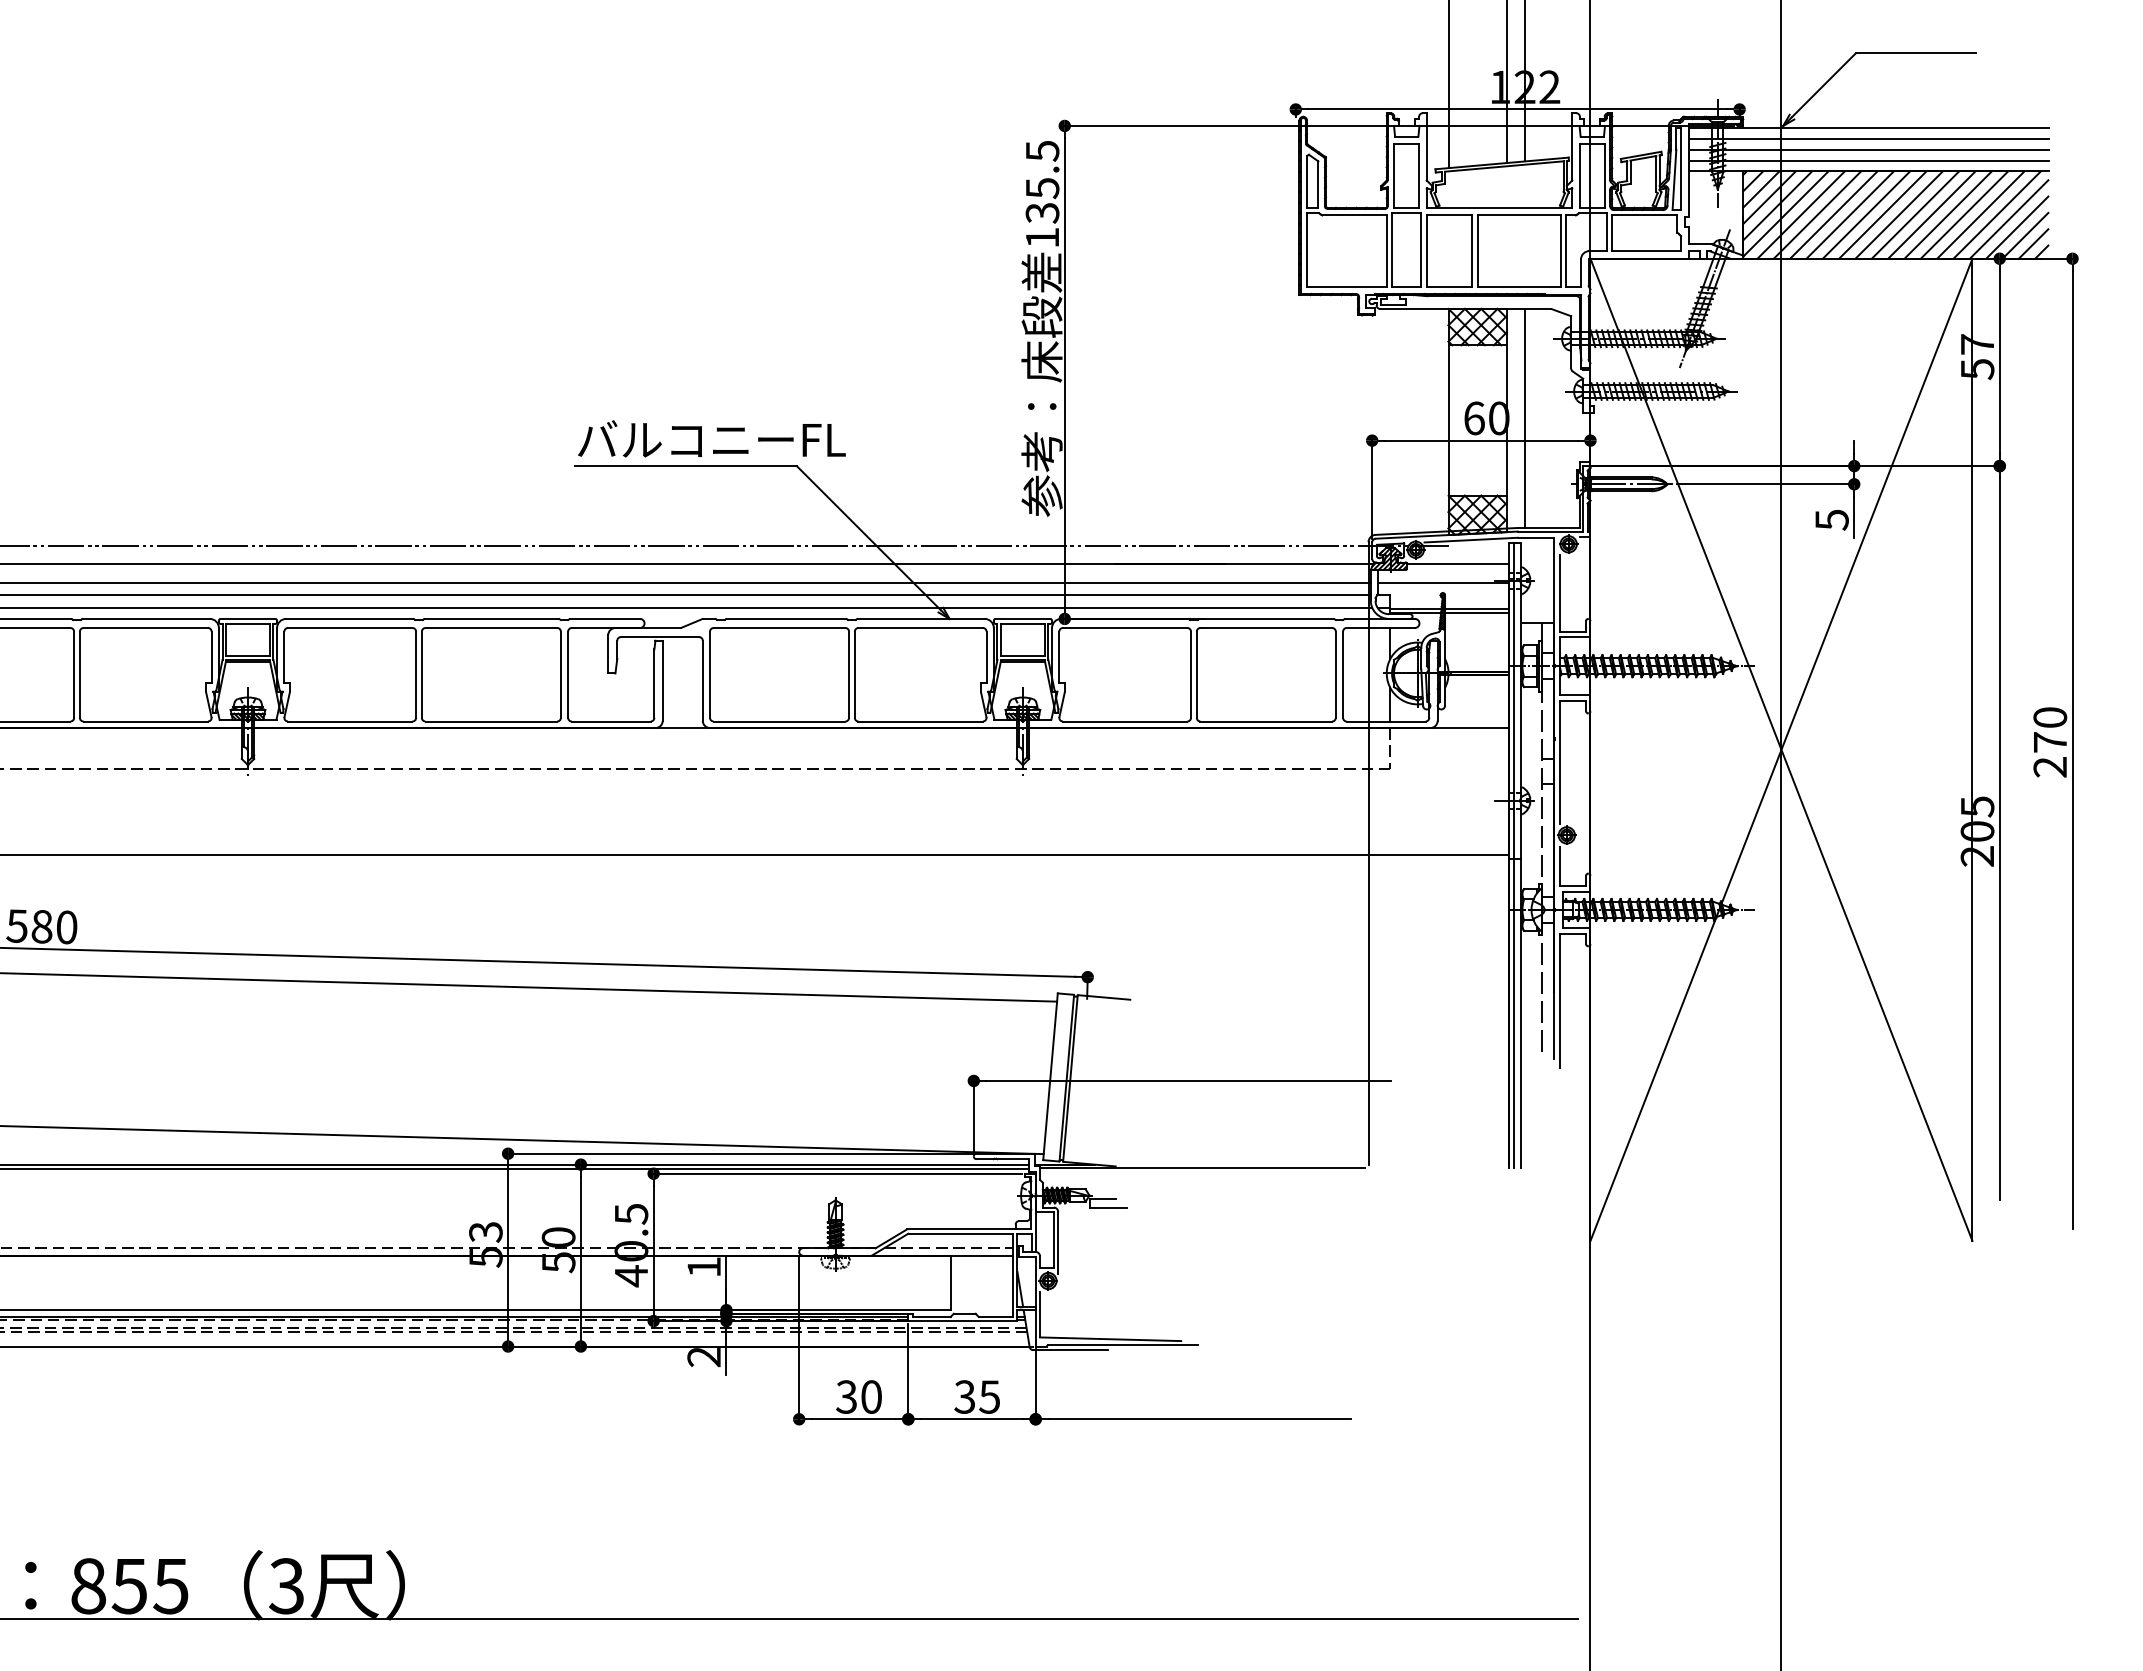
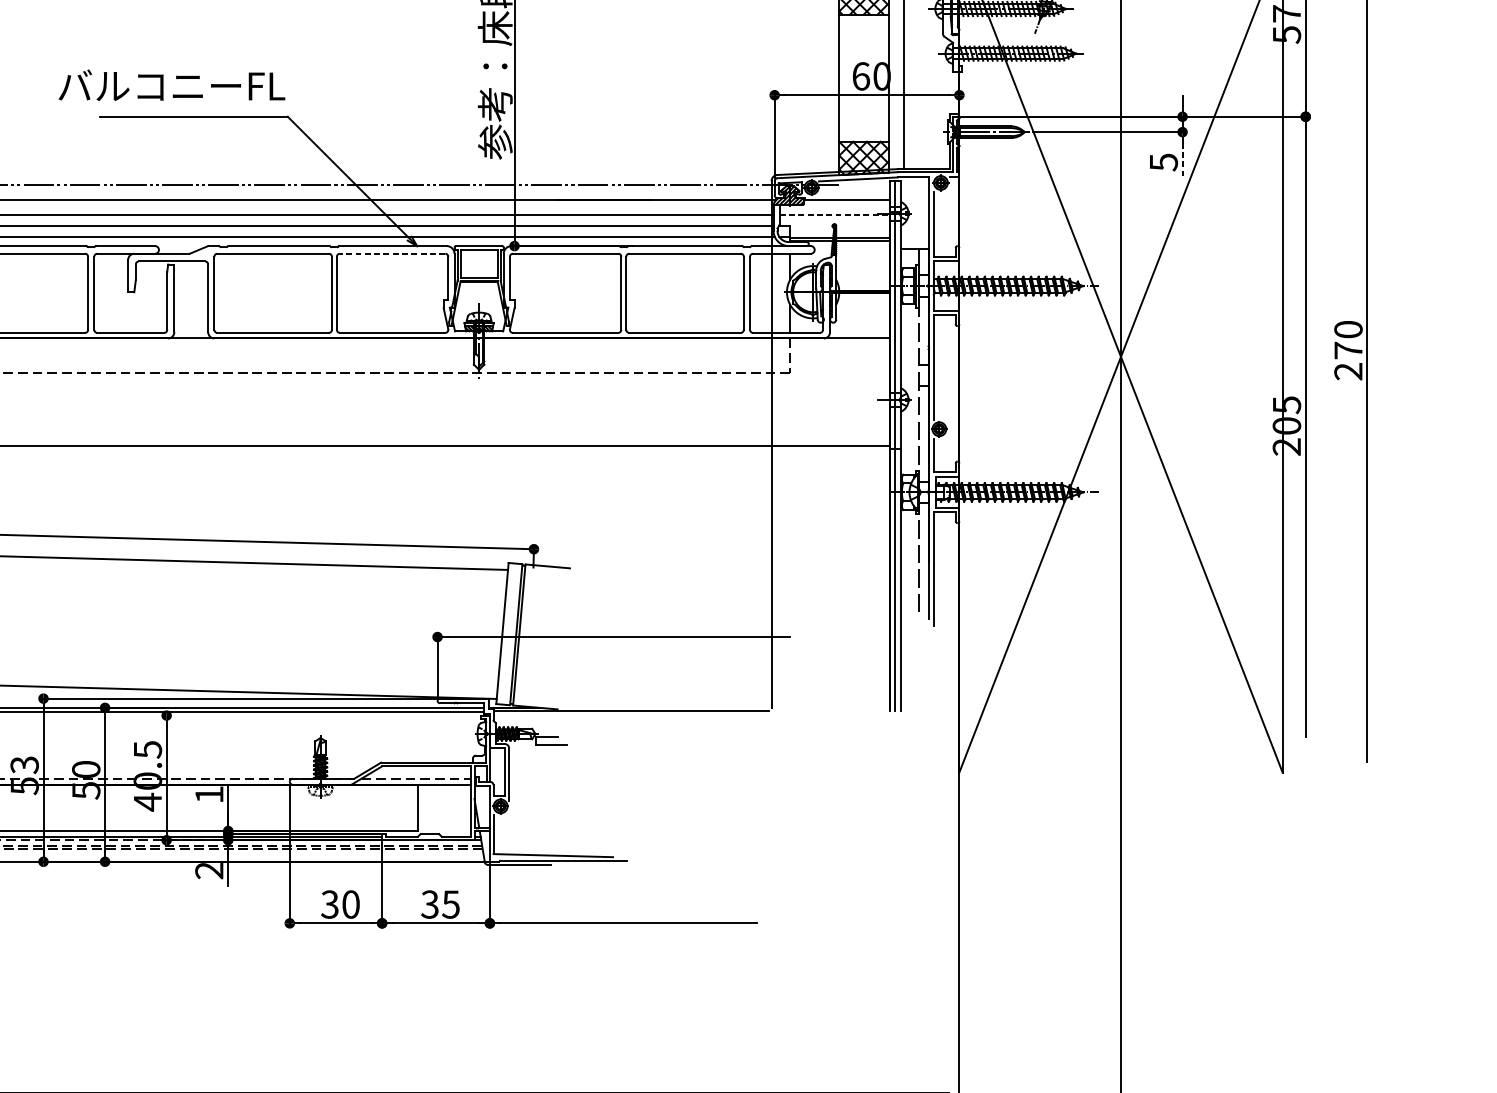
text: (711, 438) -> (171, 84), moved
line: (1854, 517) -> (1182, 160), solid -> dashed
line: (1443, 582) -> (835, 215), solid -> dashed
line: (920, 628) -> (392, 254), solid -> dashed
line: (836, 1173) -> (321, 715), removed

